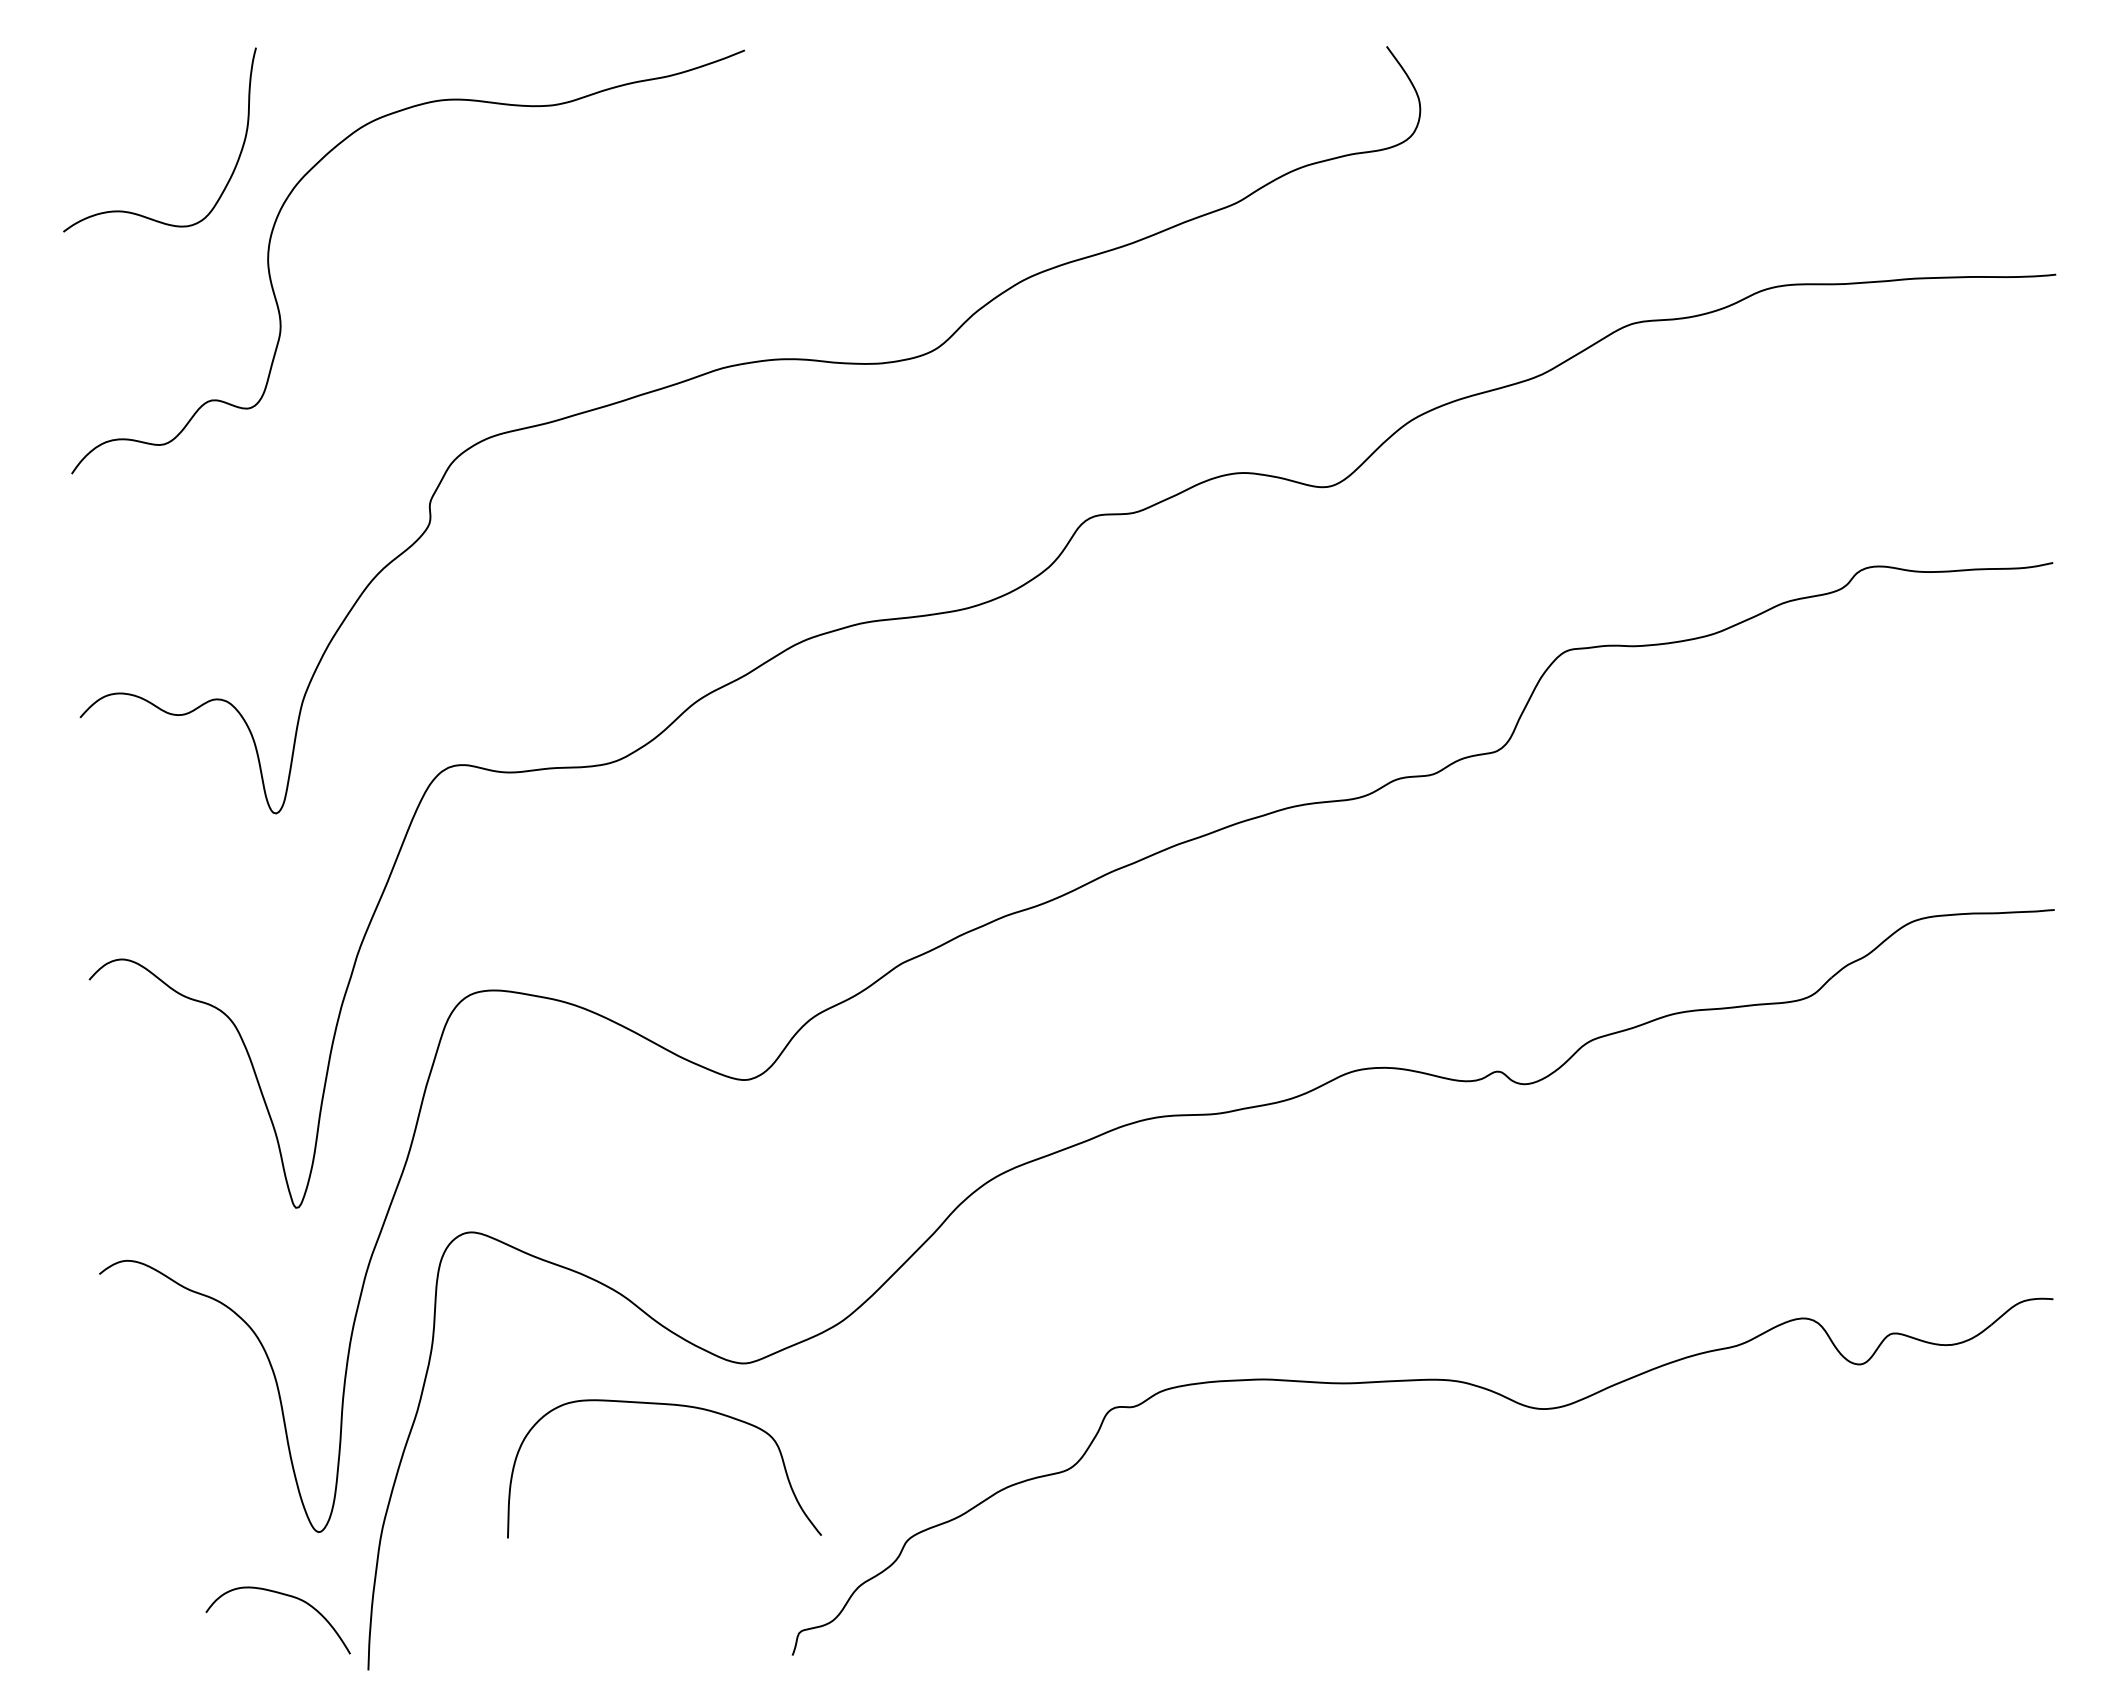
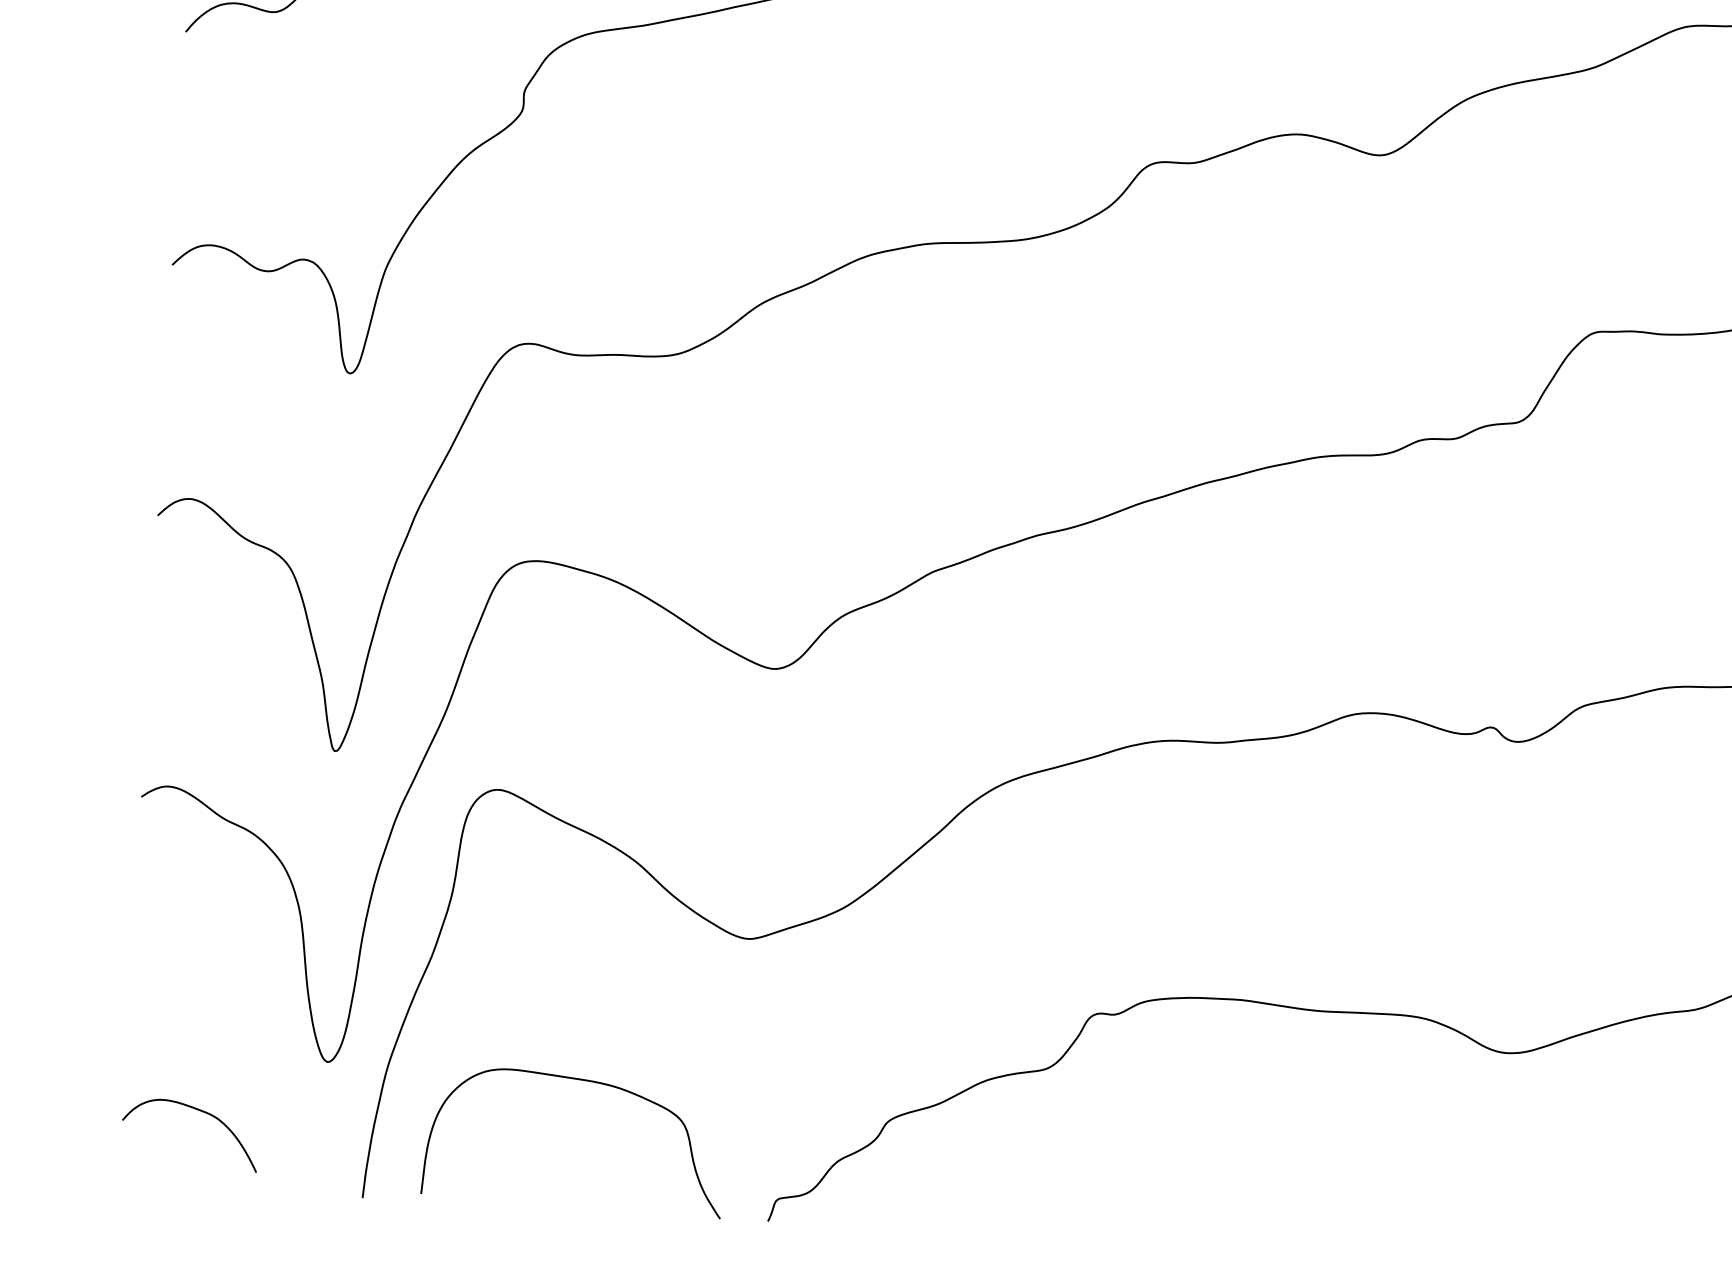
curve: (666, 1405) -> (583, 1081), moved
curve: (284, 1595) -> (198, 1110), moved

